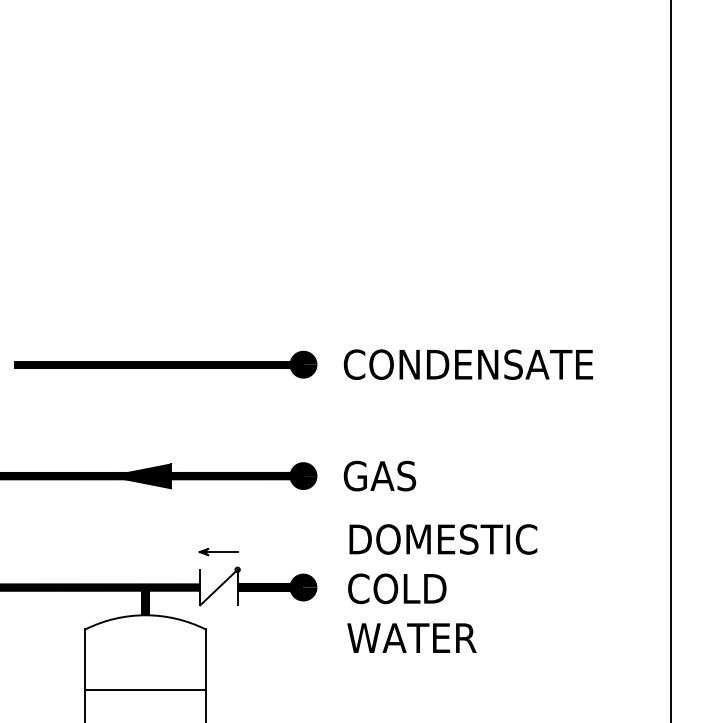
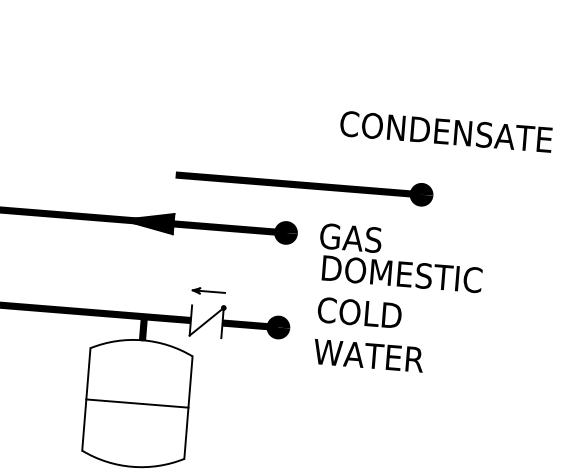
part: (165, 364) -> (304, 185), moved
text: (467, 364) -> (445, 131), moved
text: (442, 588) -> (398, 315), moved

